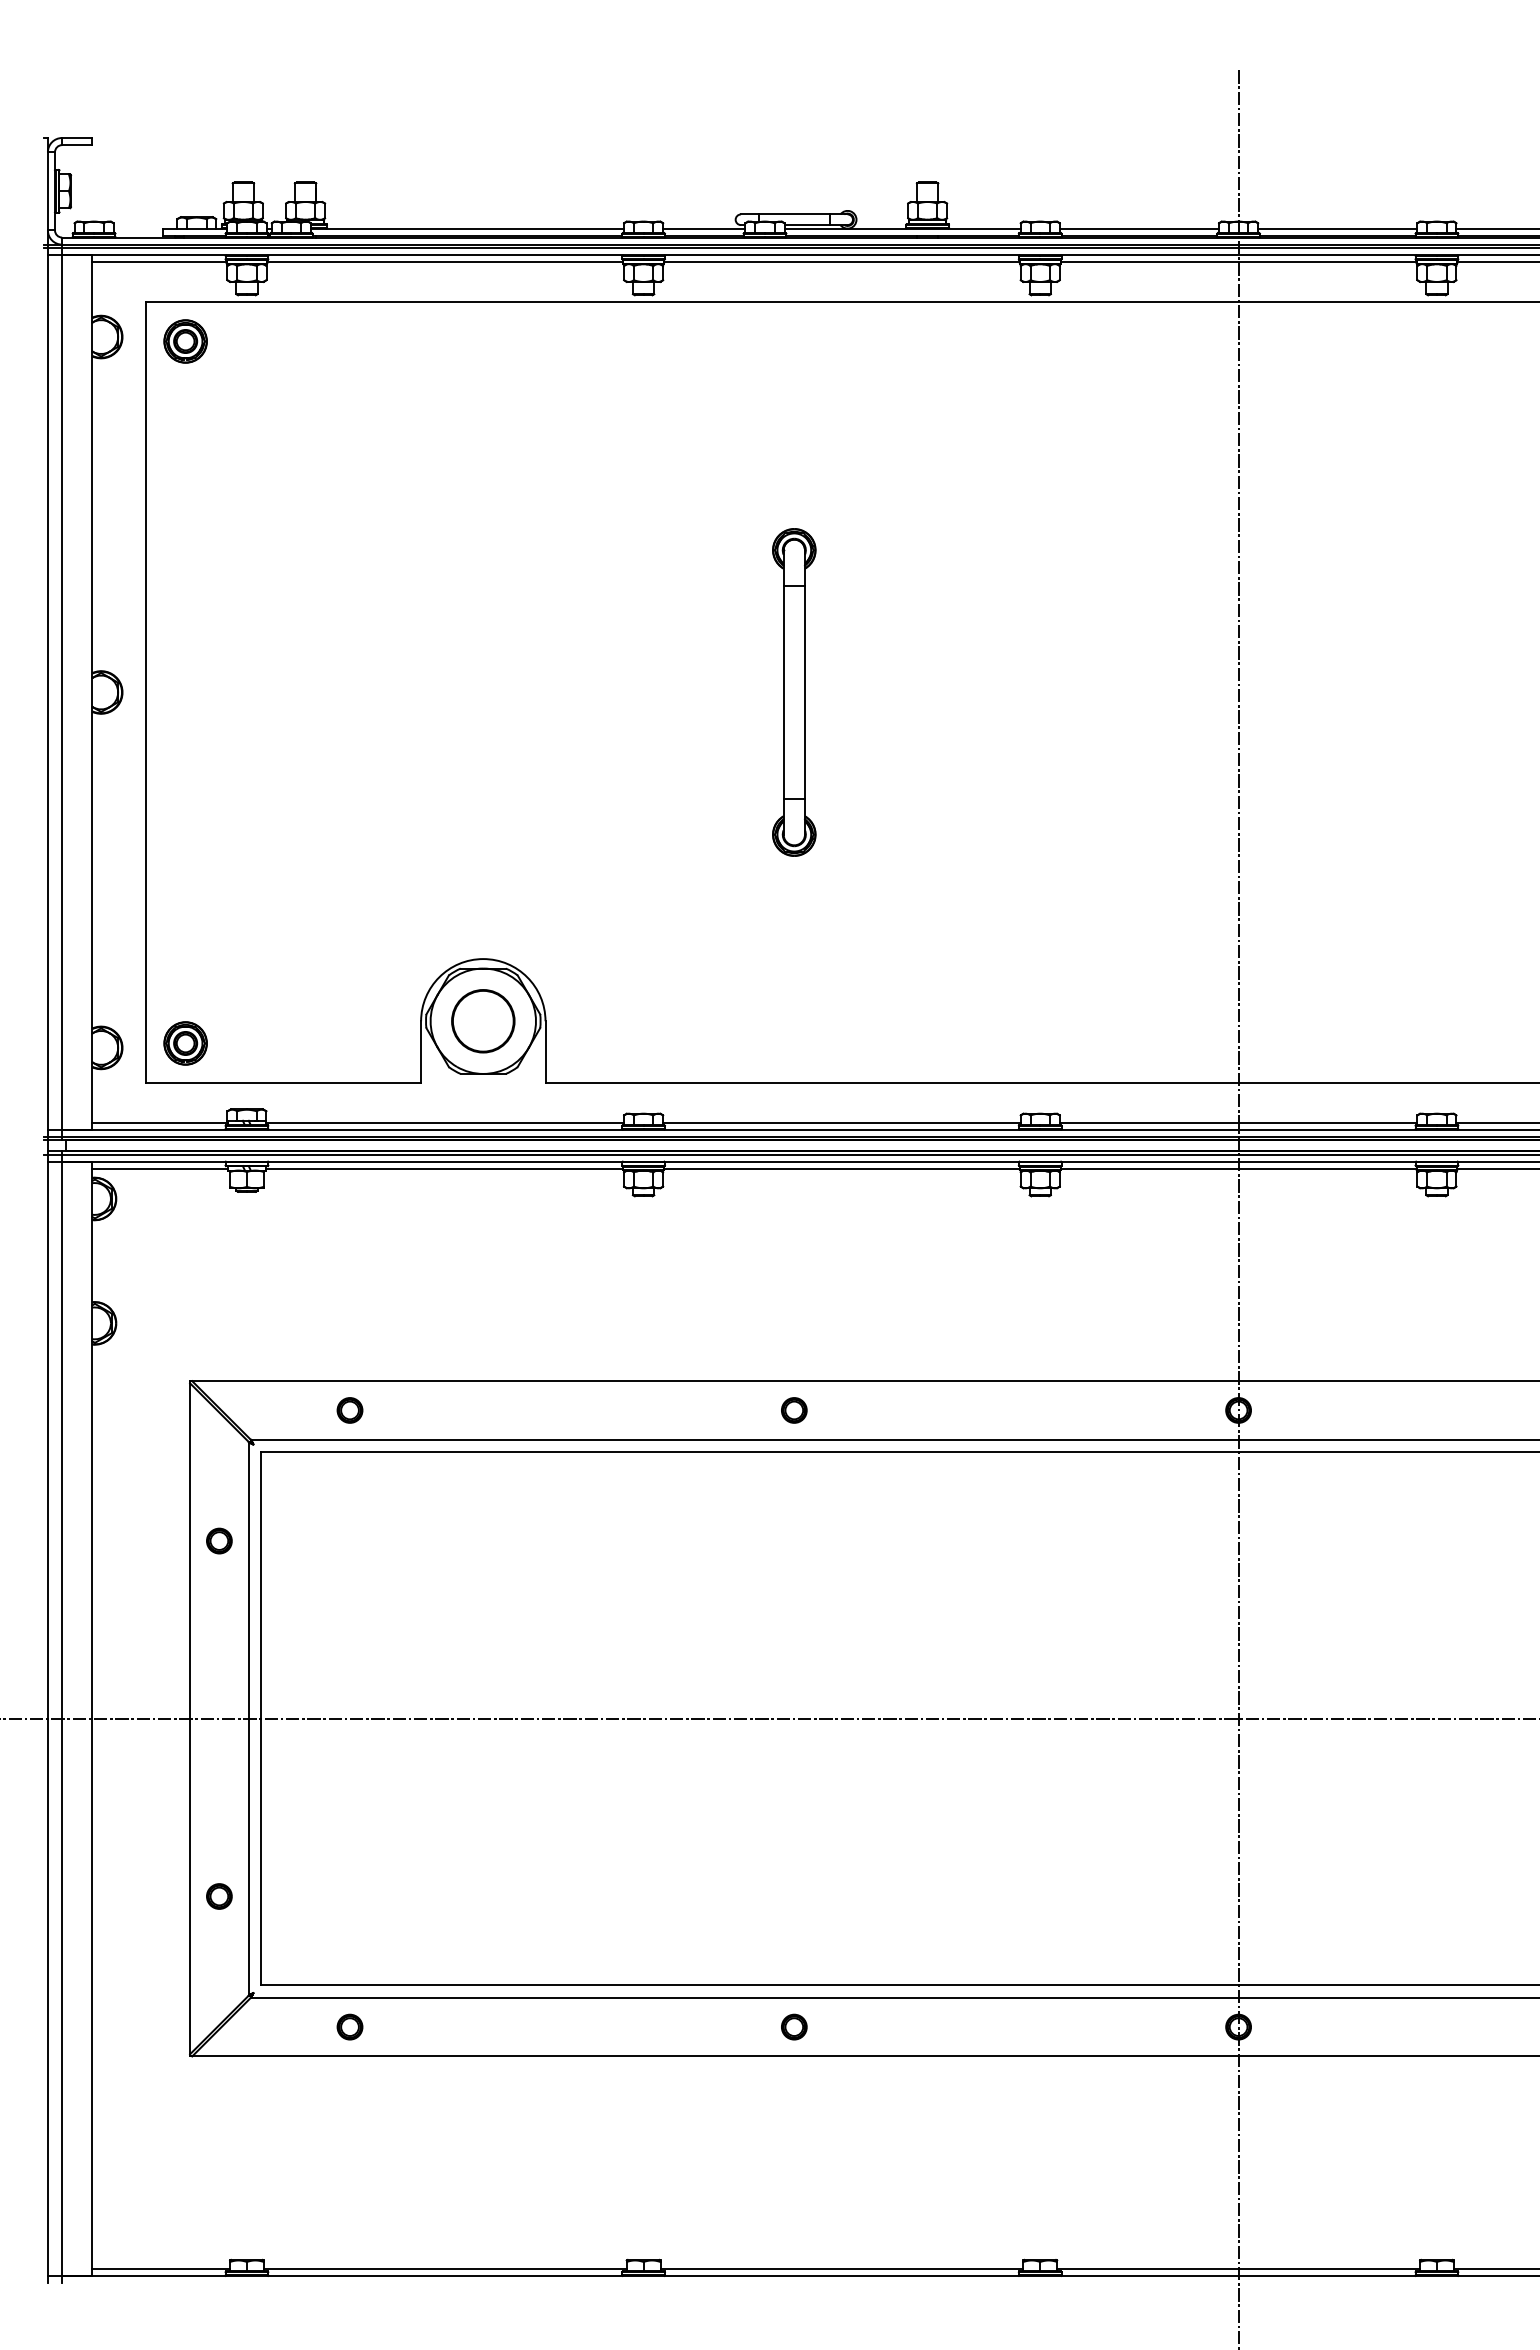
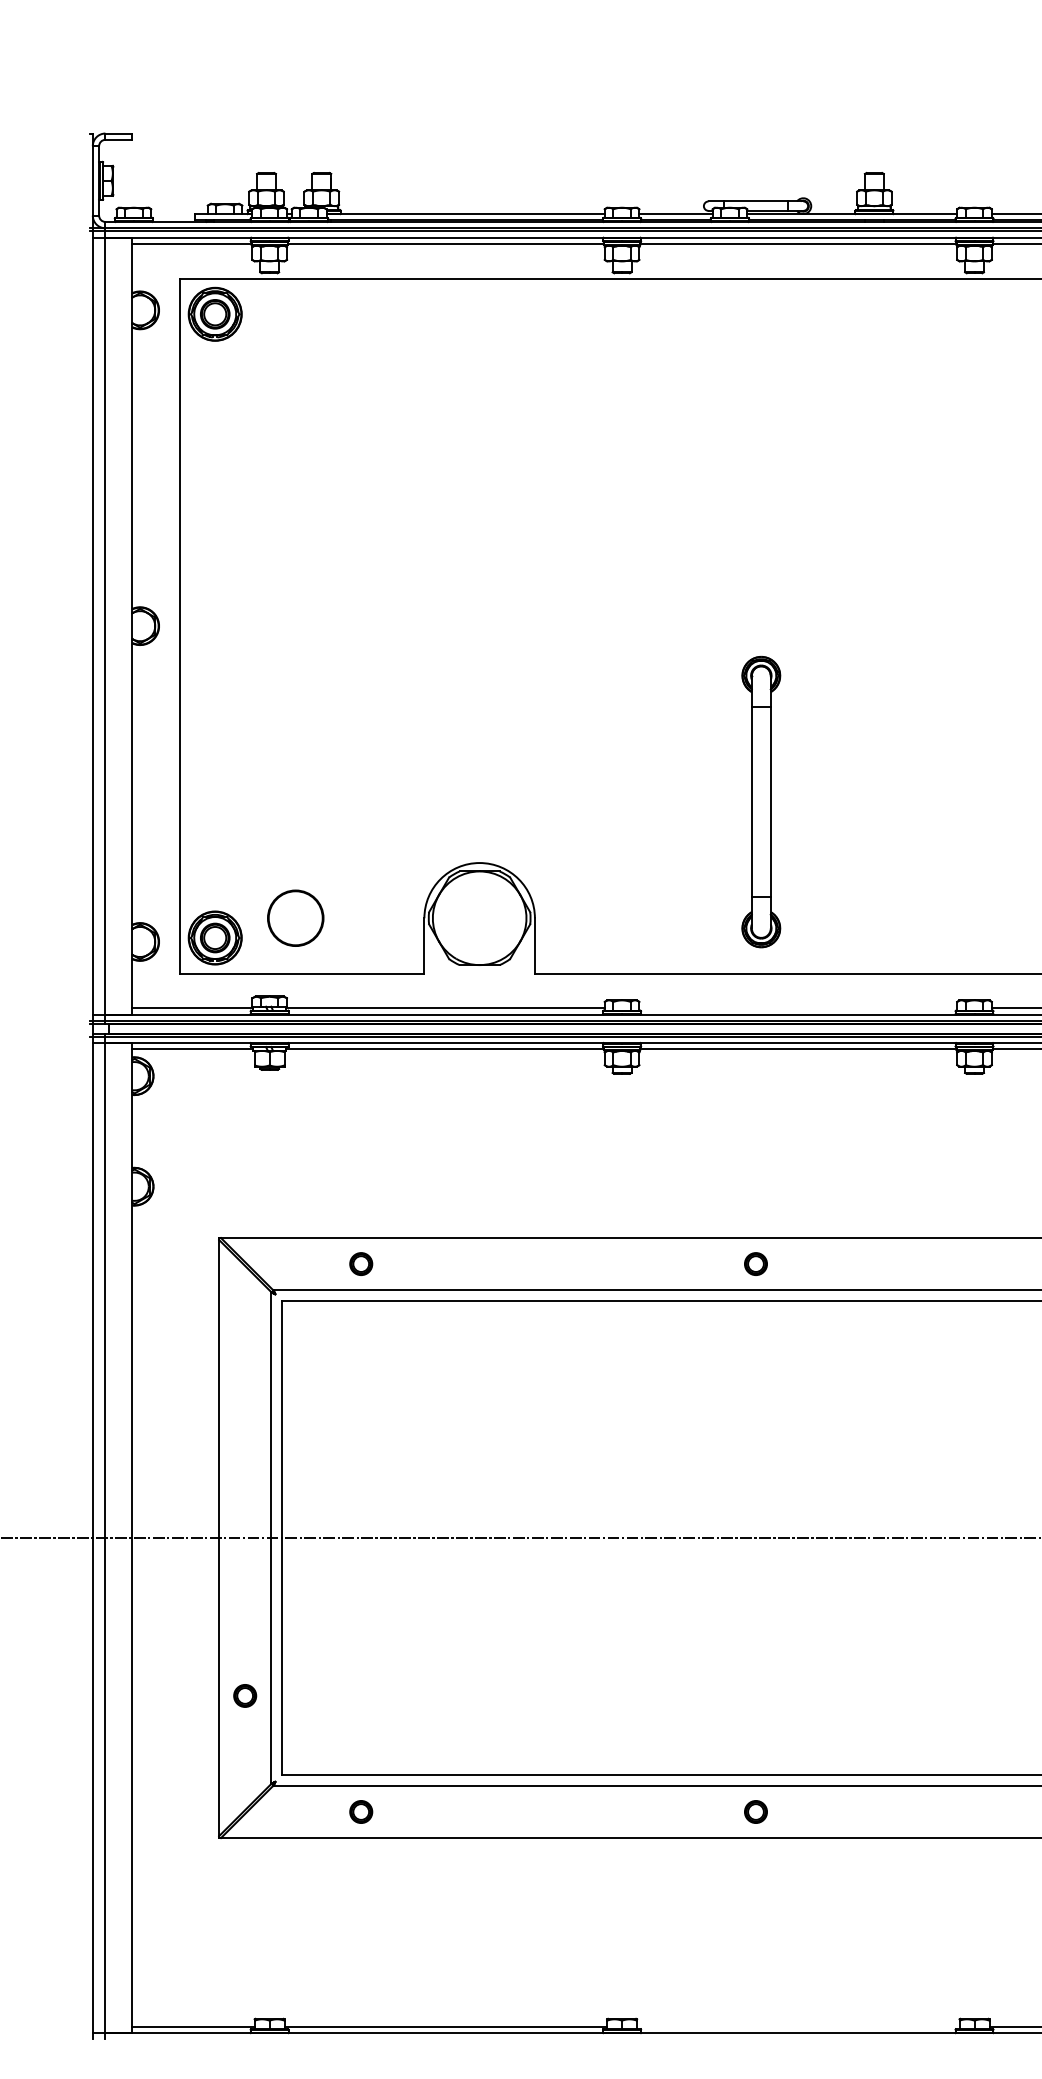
part: (185, 341) -> (215, 314), size x1.4
part: (794, 692) -> (761, 802), moved
circle: (483, 1021) -> (295, 918), moved
part: (185, 1043) -> (215, 938), size x1.4
line: (841, 1122) -> (797, 1008), removed
part: (219, 1540) -> (245, 1379), removed
line: (841, 2268) -> (797, 2026), removed

